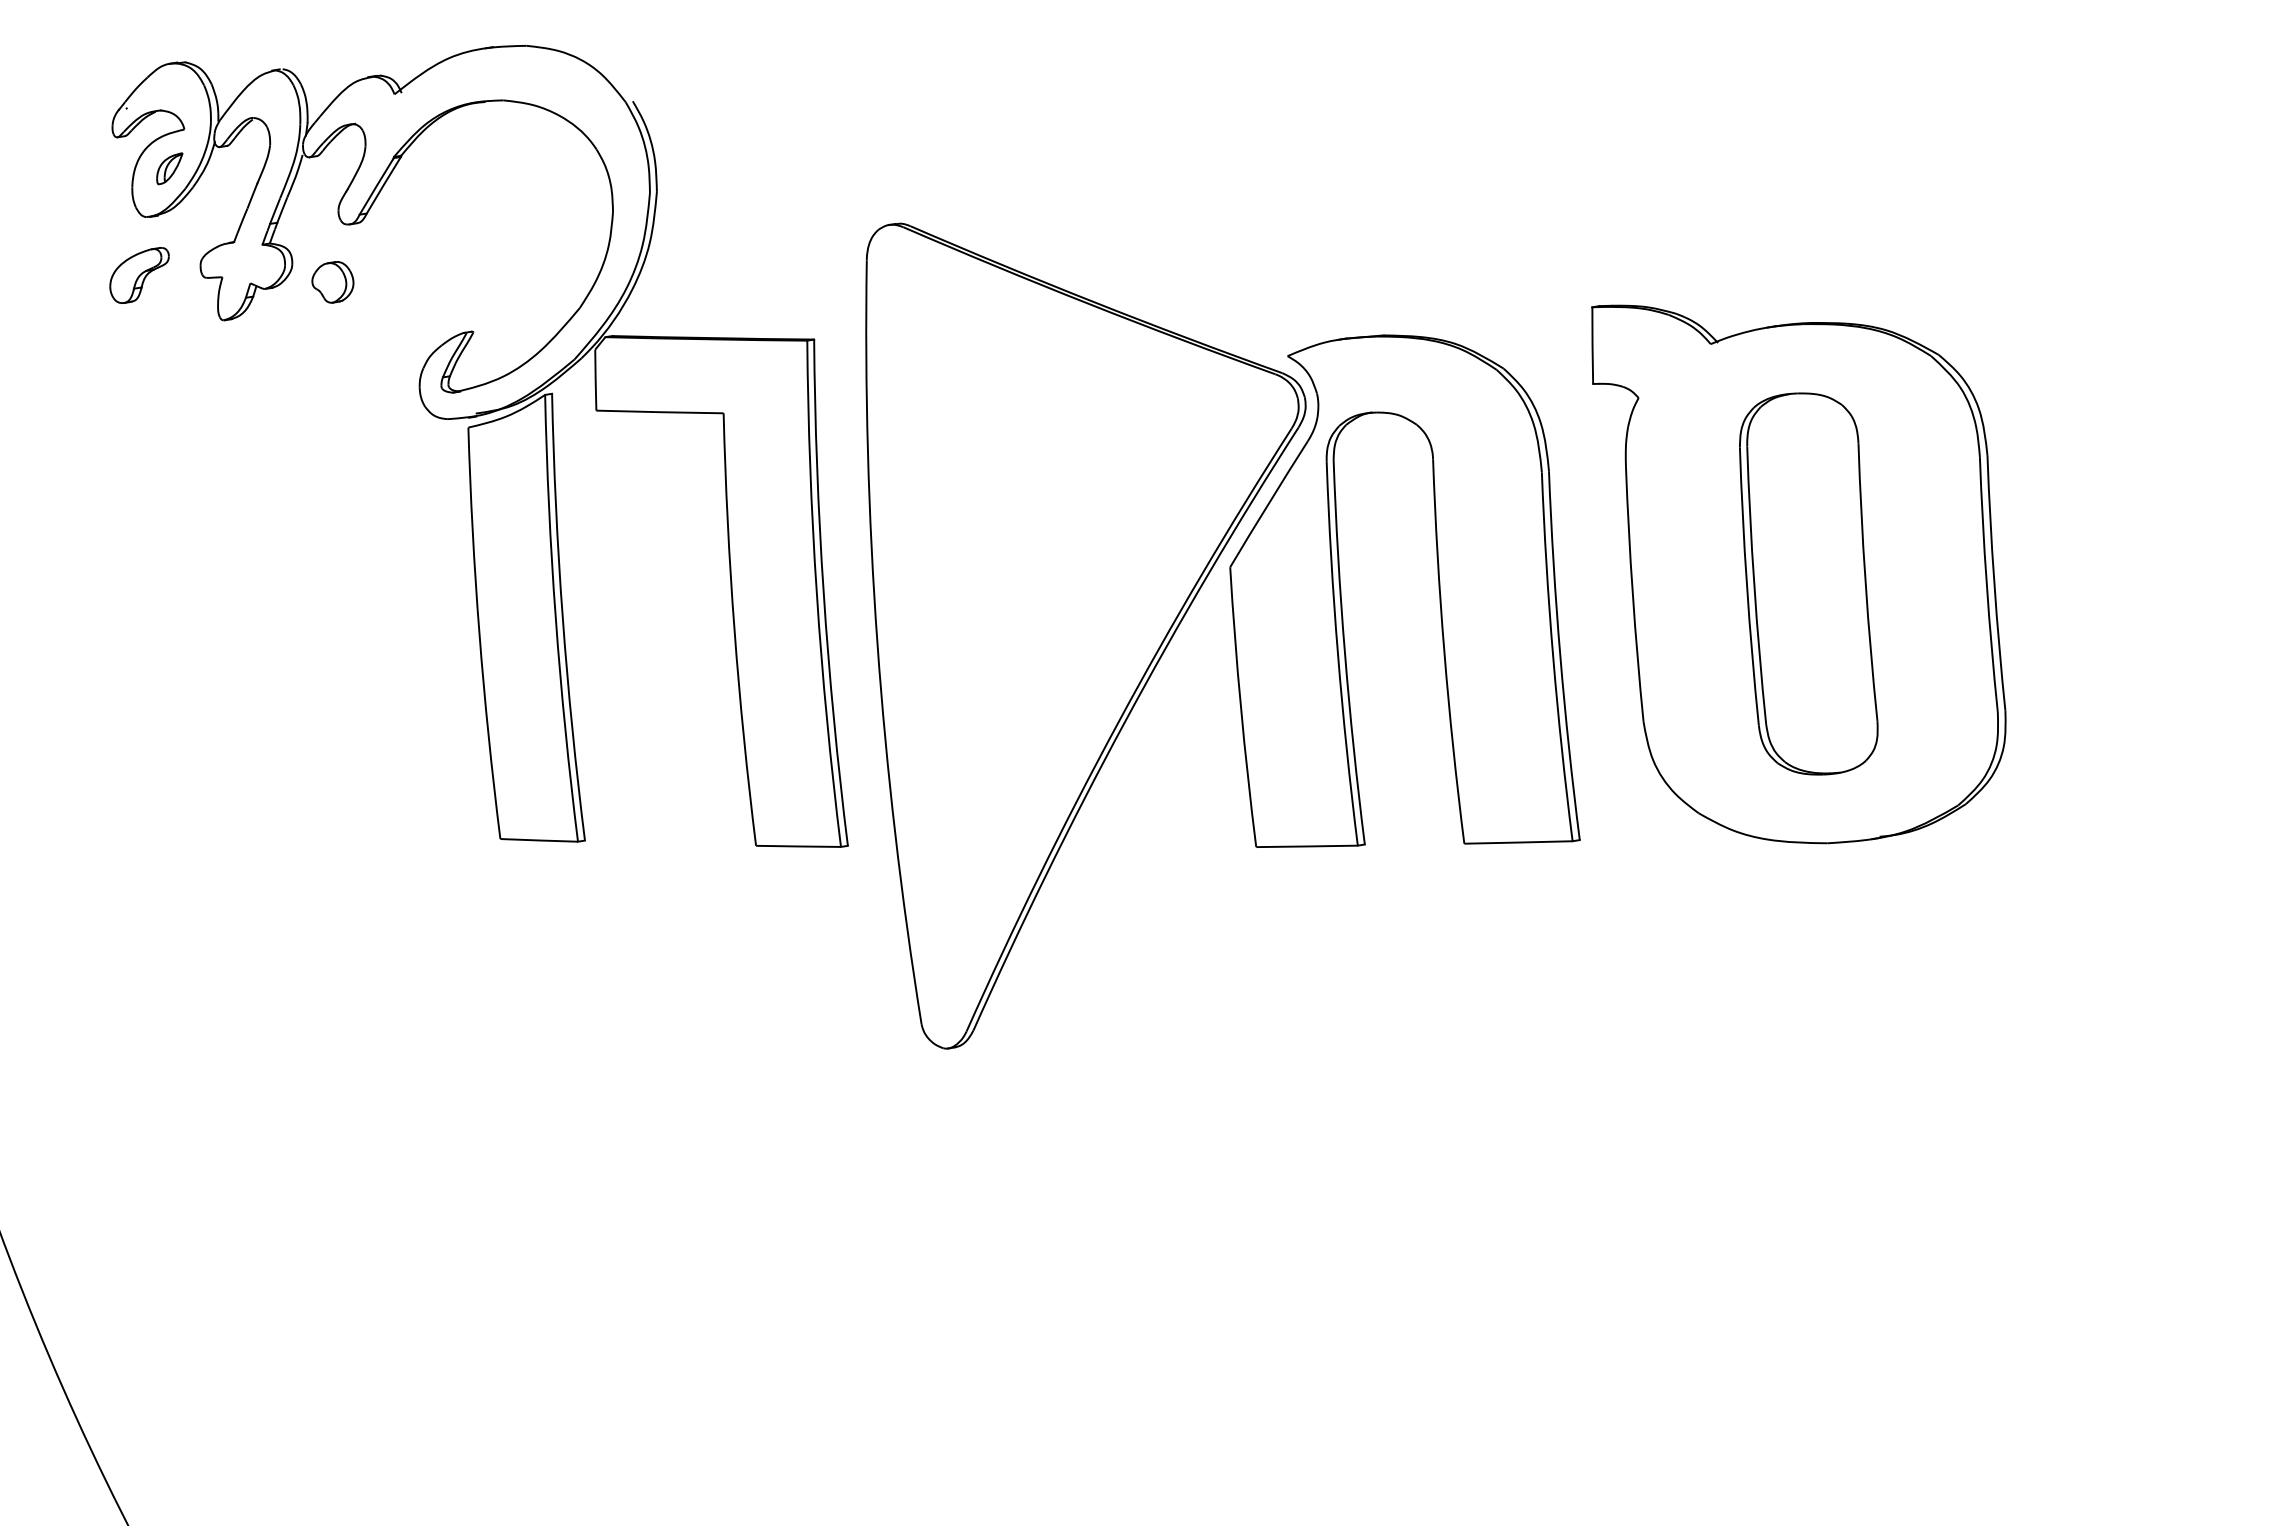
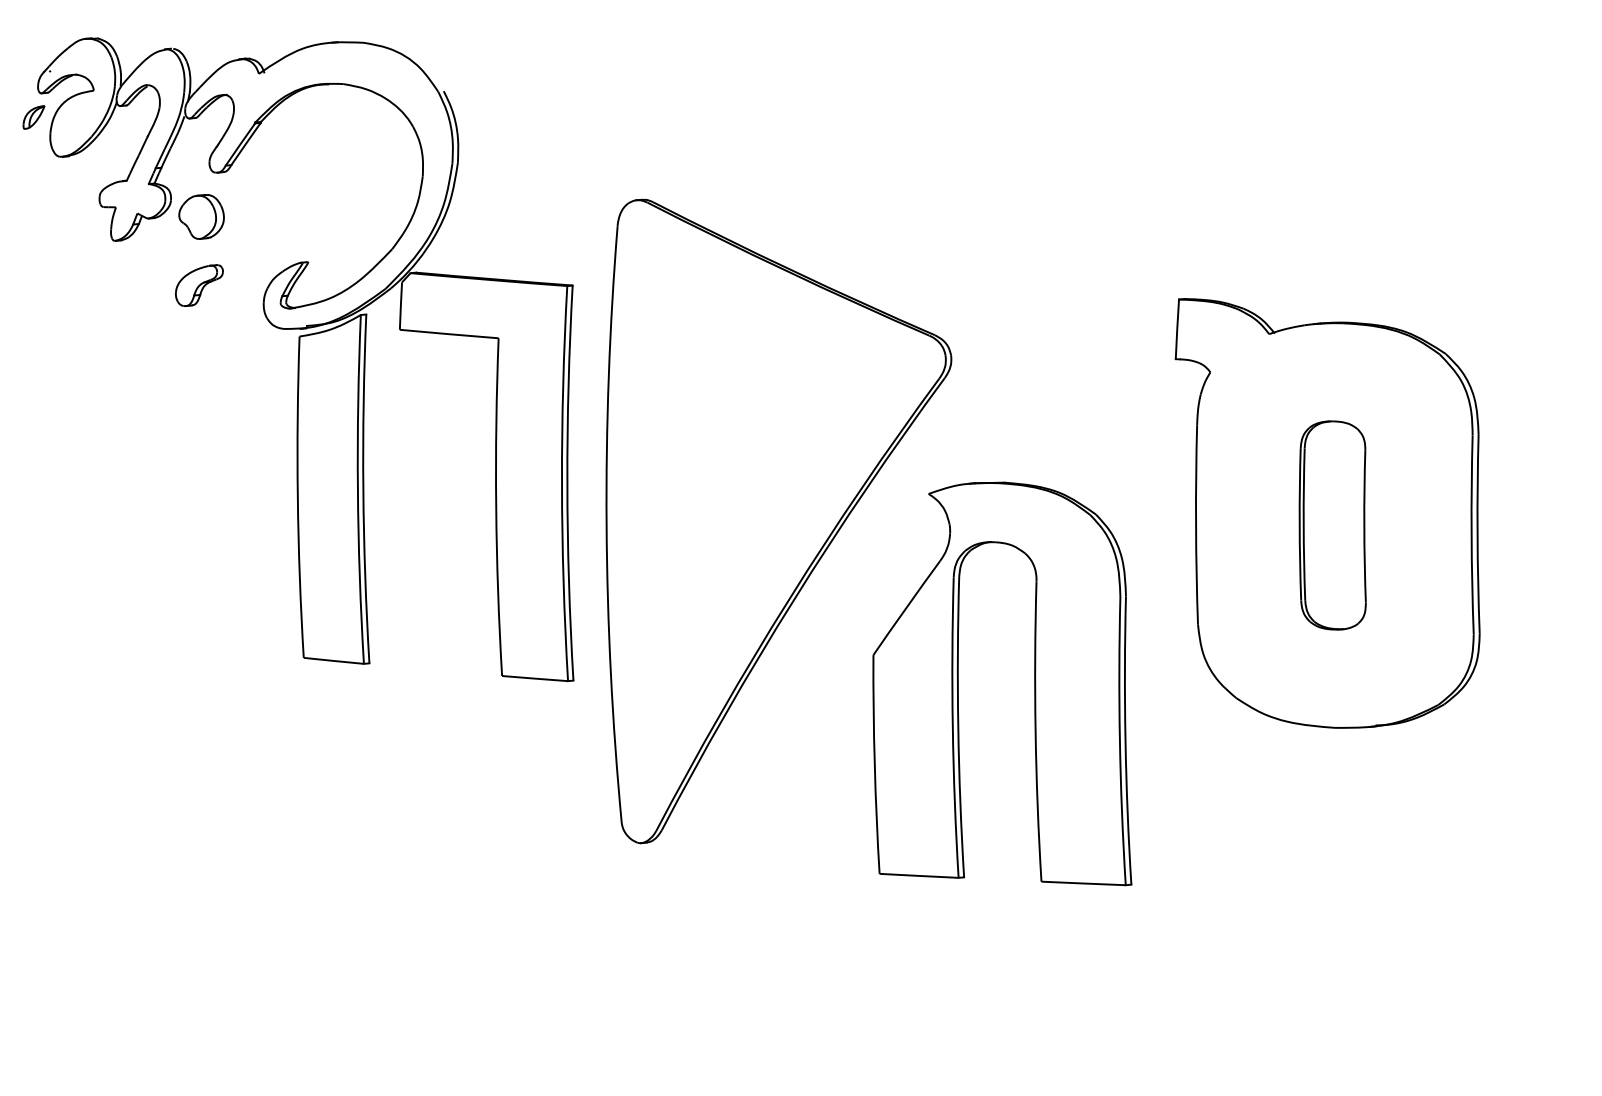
part: (169, 168) -> (33, 117), moved
part: (139, 275) -> (199, 285), moved
part: (332, 282) -> (201, 216), size x1.4
part: (1808, 583) -> (1333, 525), size x0.7
part: (1438, 589) -> (1034, 682), moved

